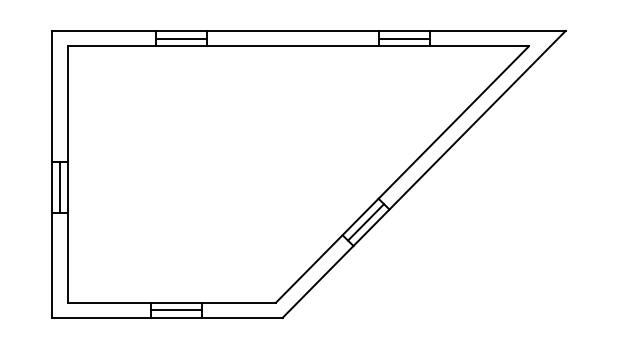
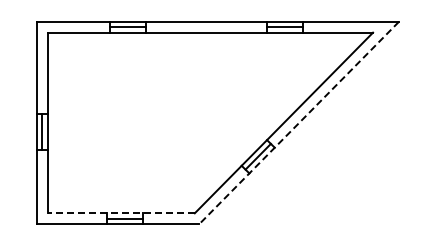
line: (423, 175) -> (298, 123), solid -> dashed
line: (170, 302) -> (120, 213), solid -> dashed

